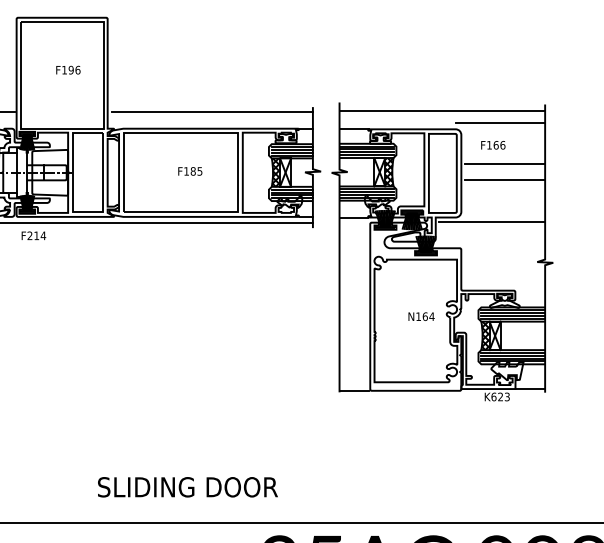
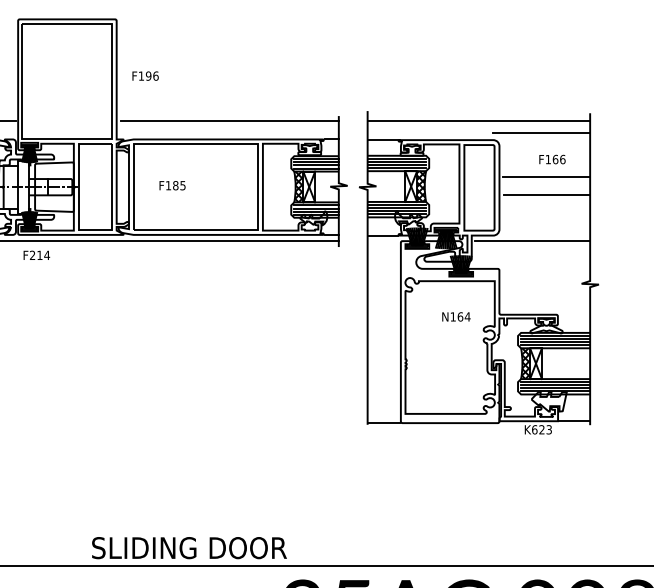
text: (68, 69) -> (145, 75), moved
text: (493, 145) -> (552, 159), moved
text: (190, 171) -> (172, 185), moved
text: (421, 316) -> (456, 316), moved
text: (187, 487) -> (189, 548), moved

